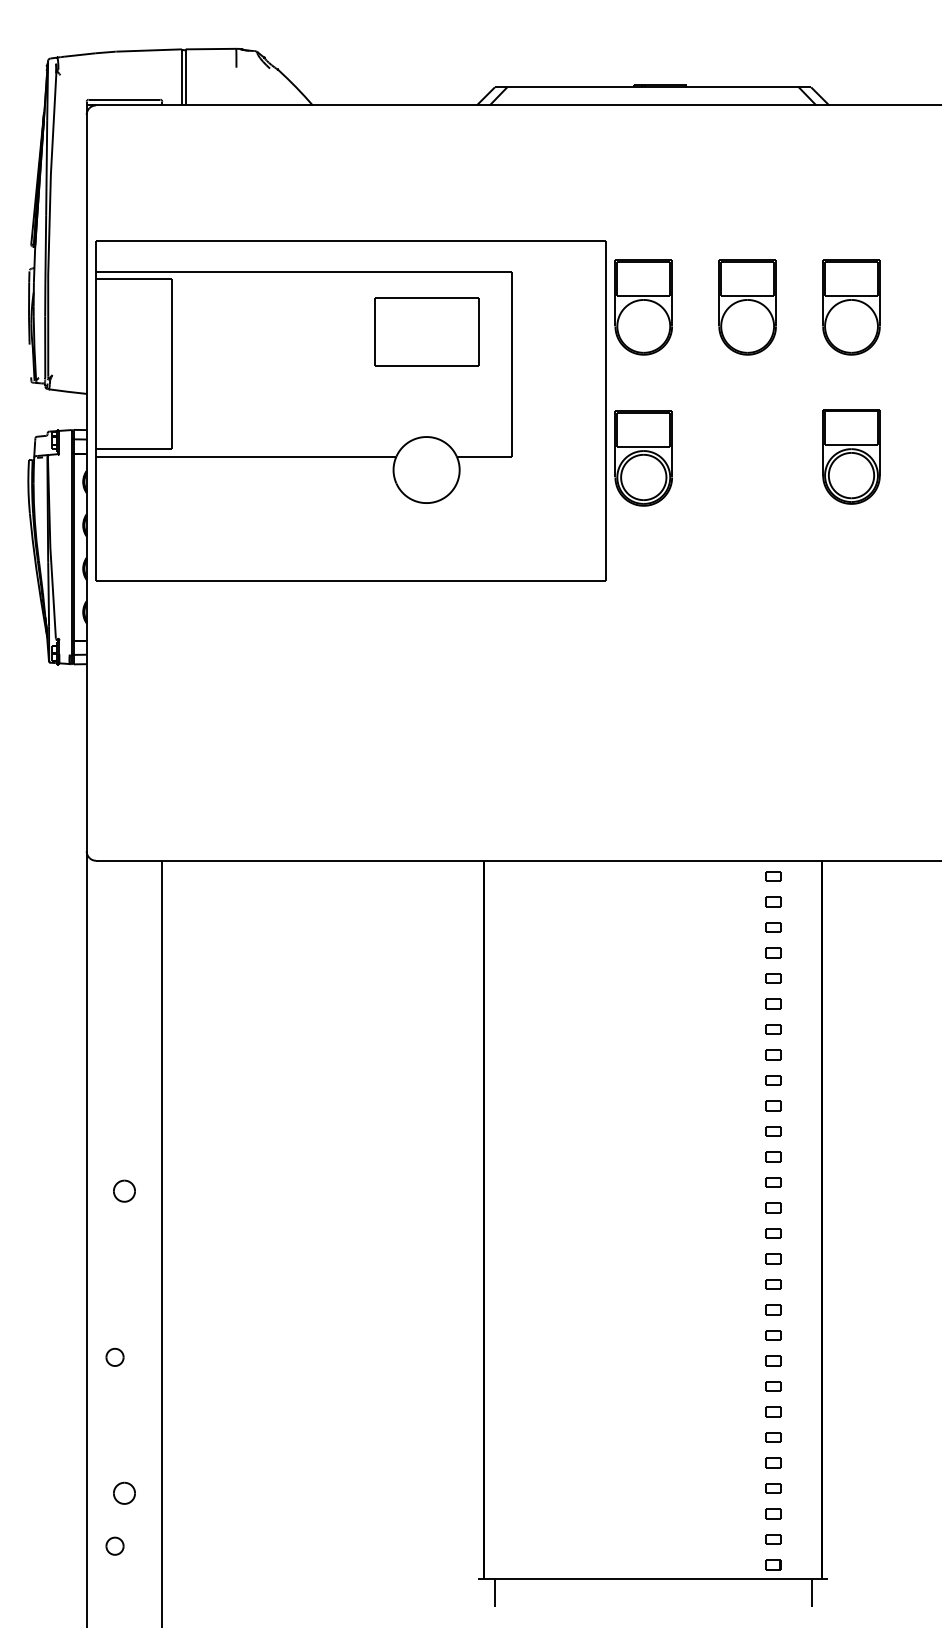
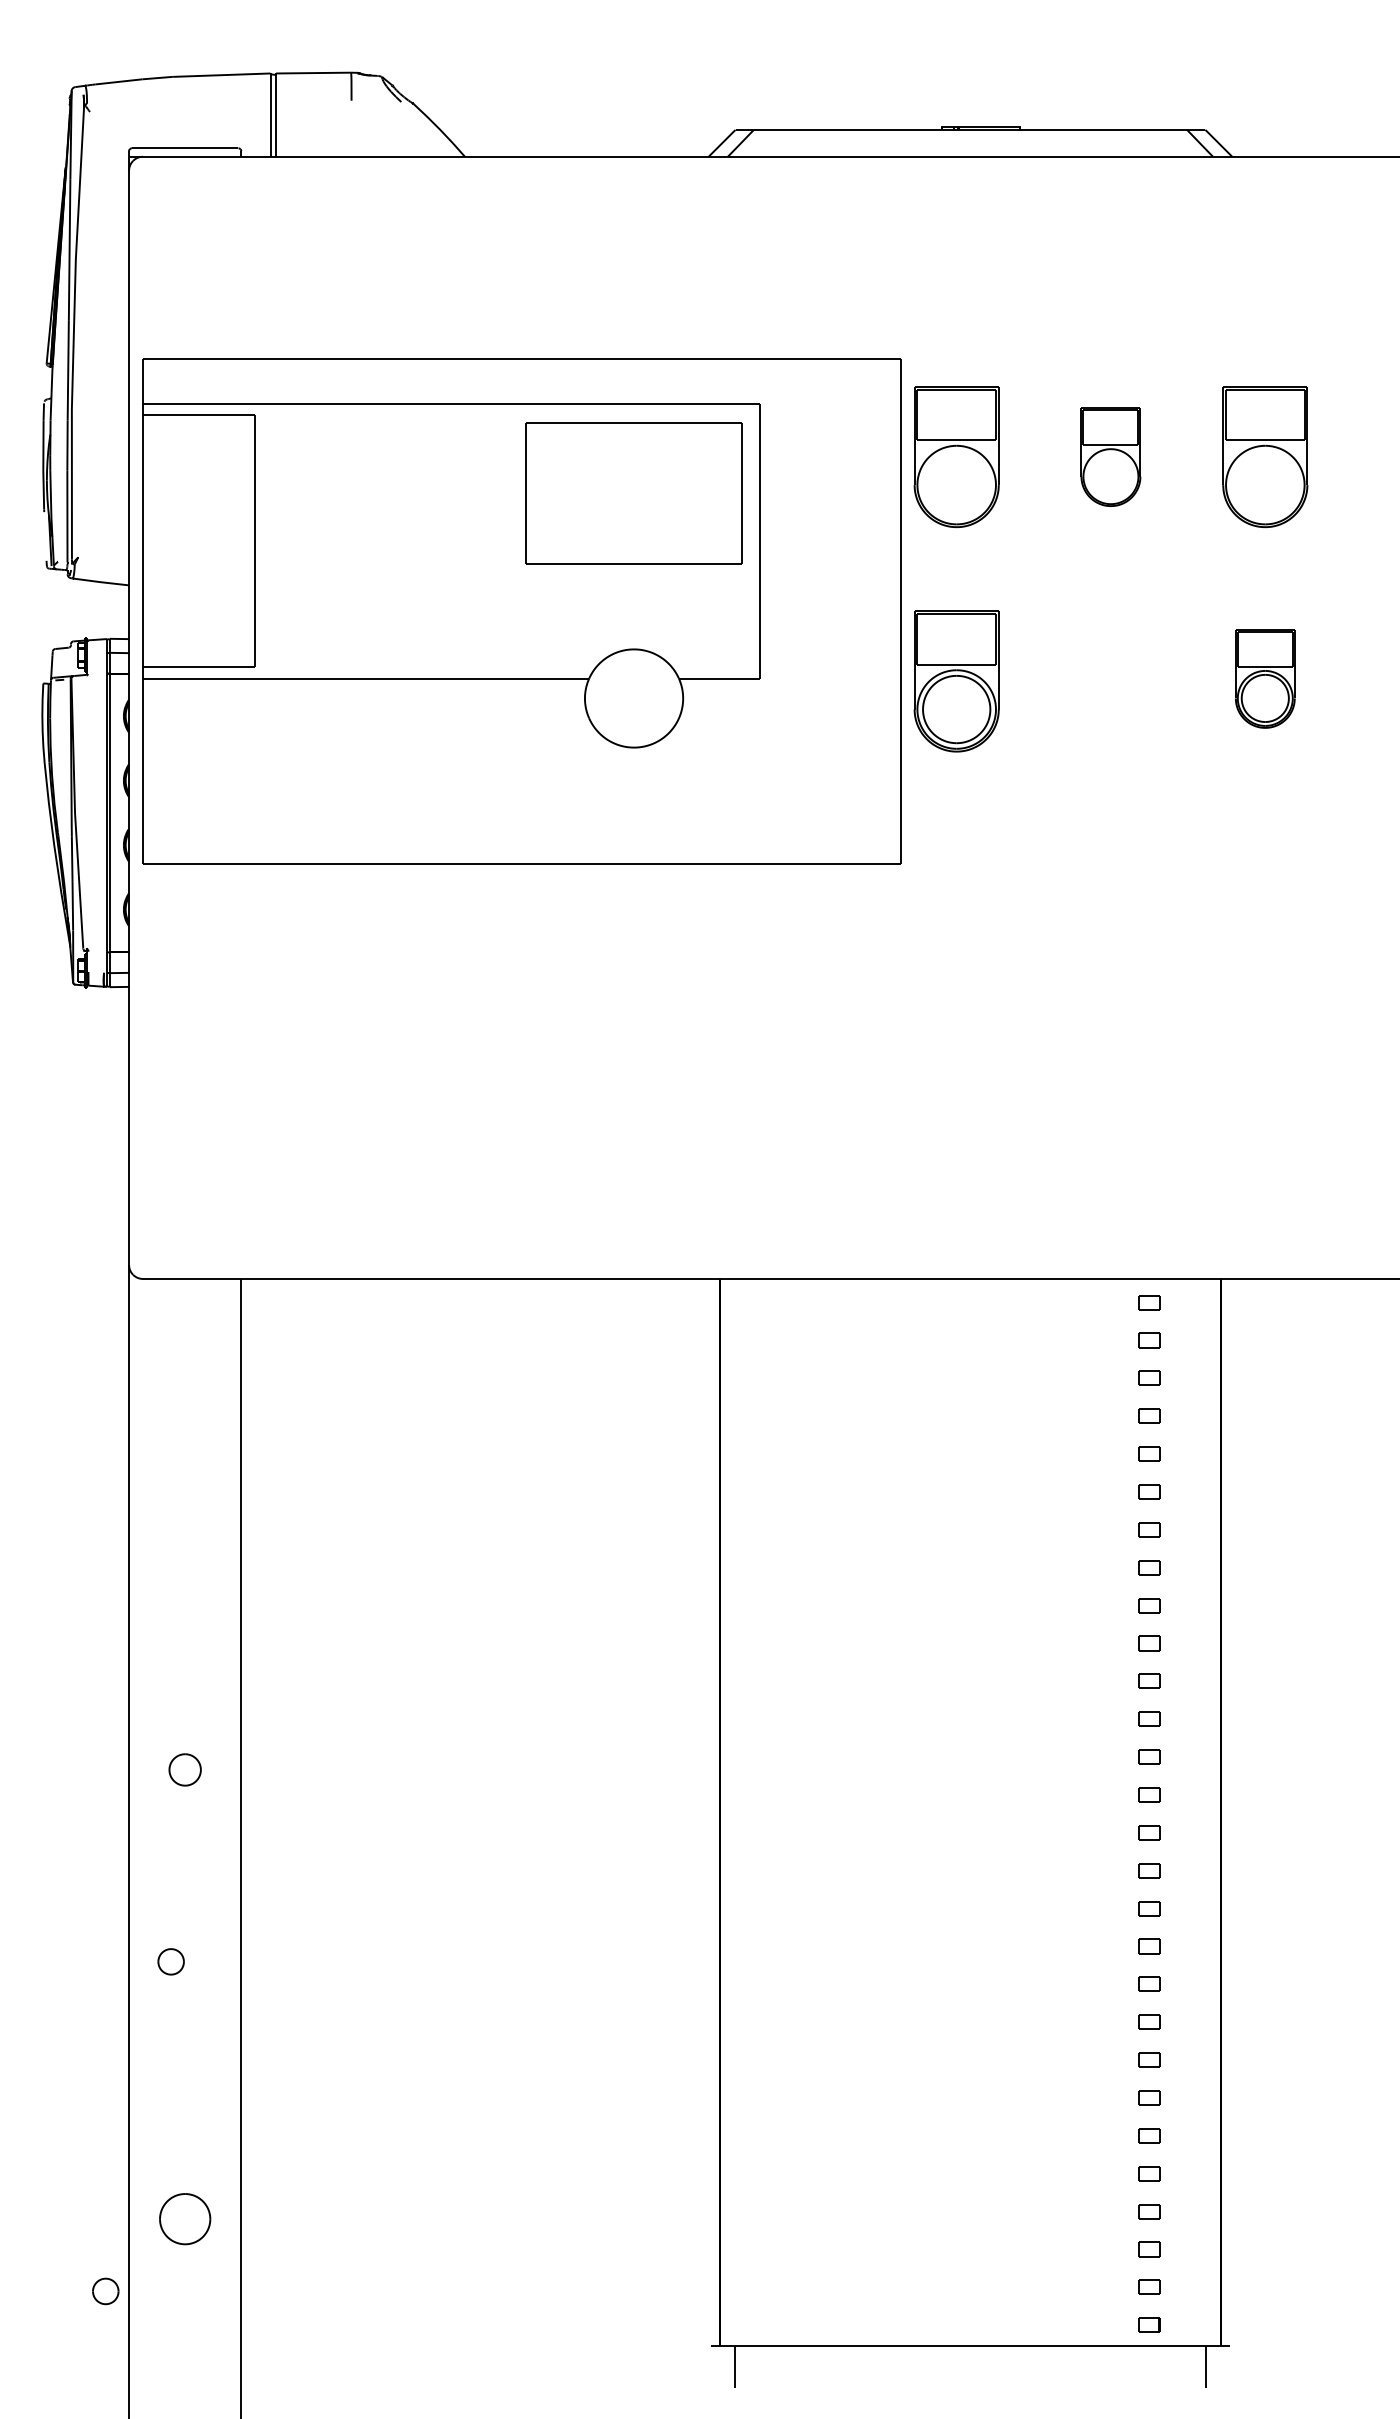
part: (747, 307) -> (1110, 456), size x0.7
part: (426, 331) -> (633, 492), size x1.4
part: (851, 456) -> (1265, 678), size x0.7
part: (114, 1356) -> (170, 1960), moved
part: (124, 1492) -> (185, 2217), size x1.6
part: (114, 1545) -> (104, 2290), moved

